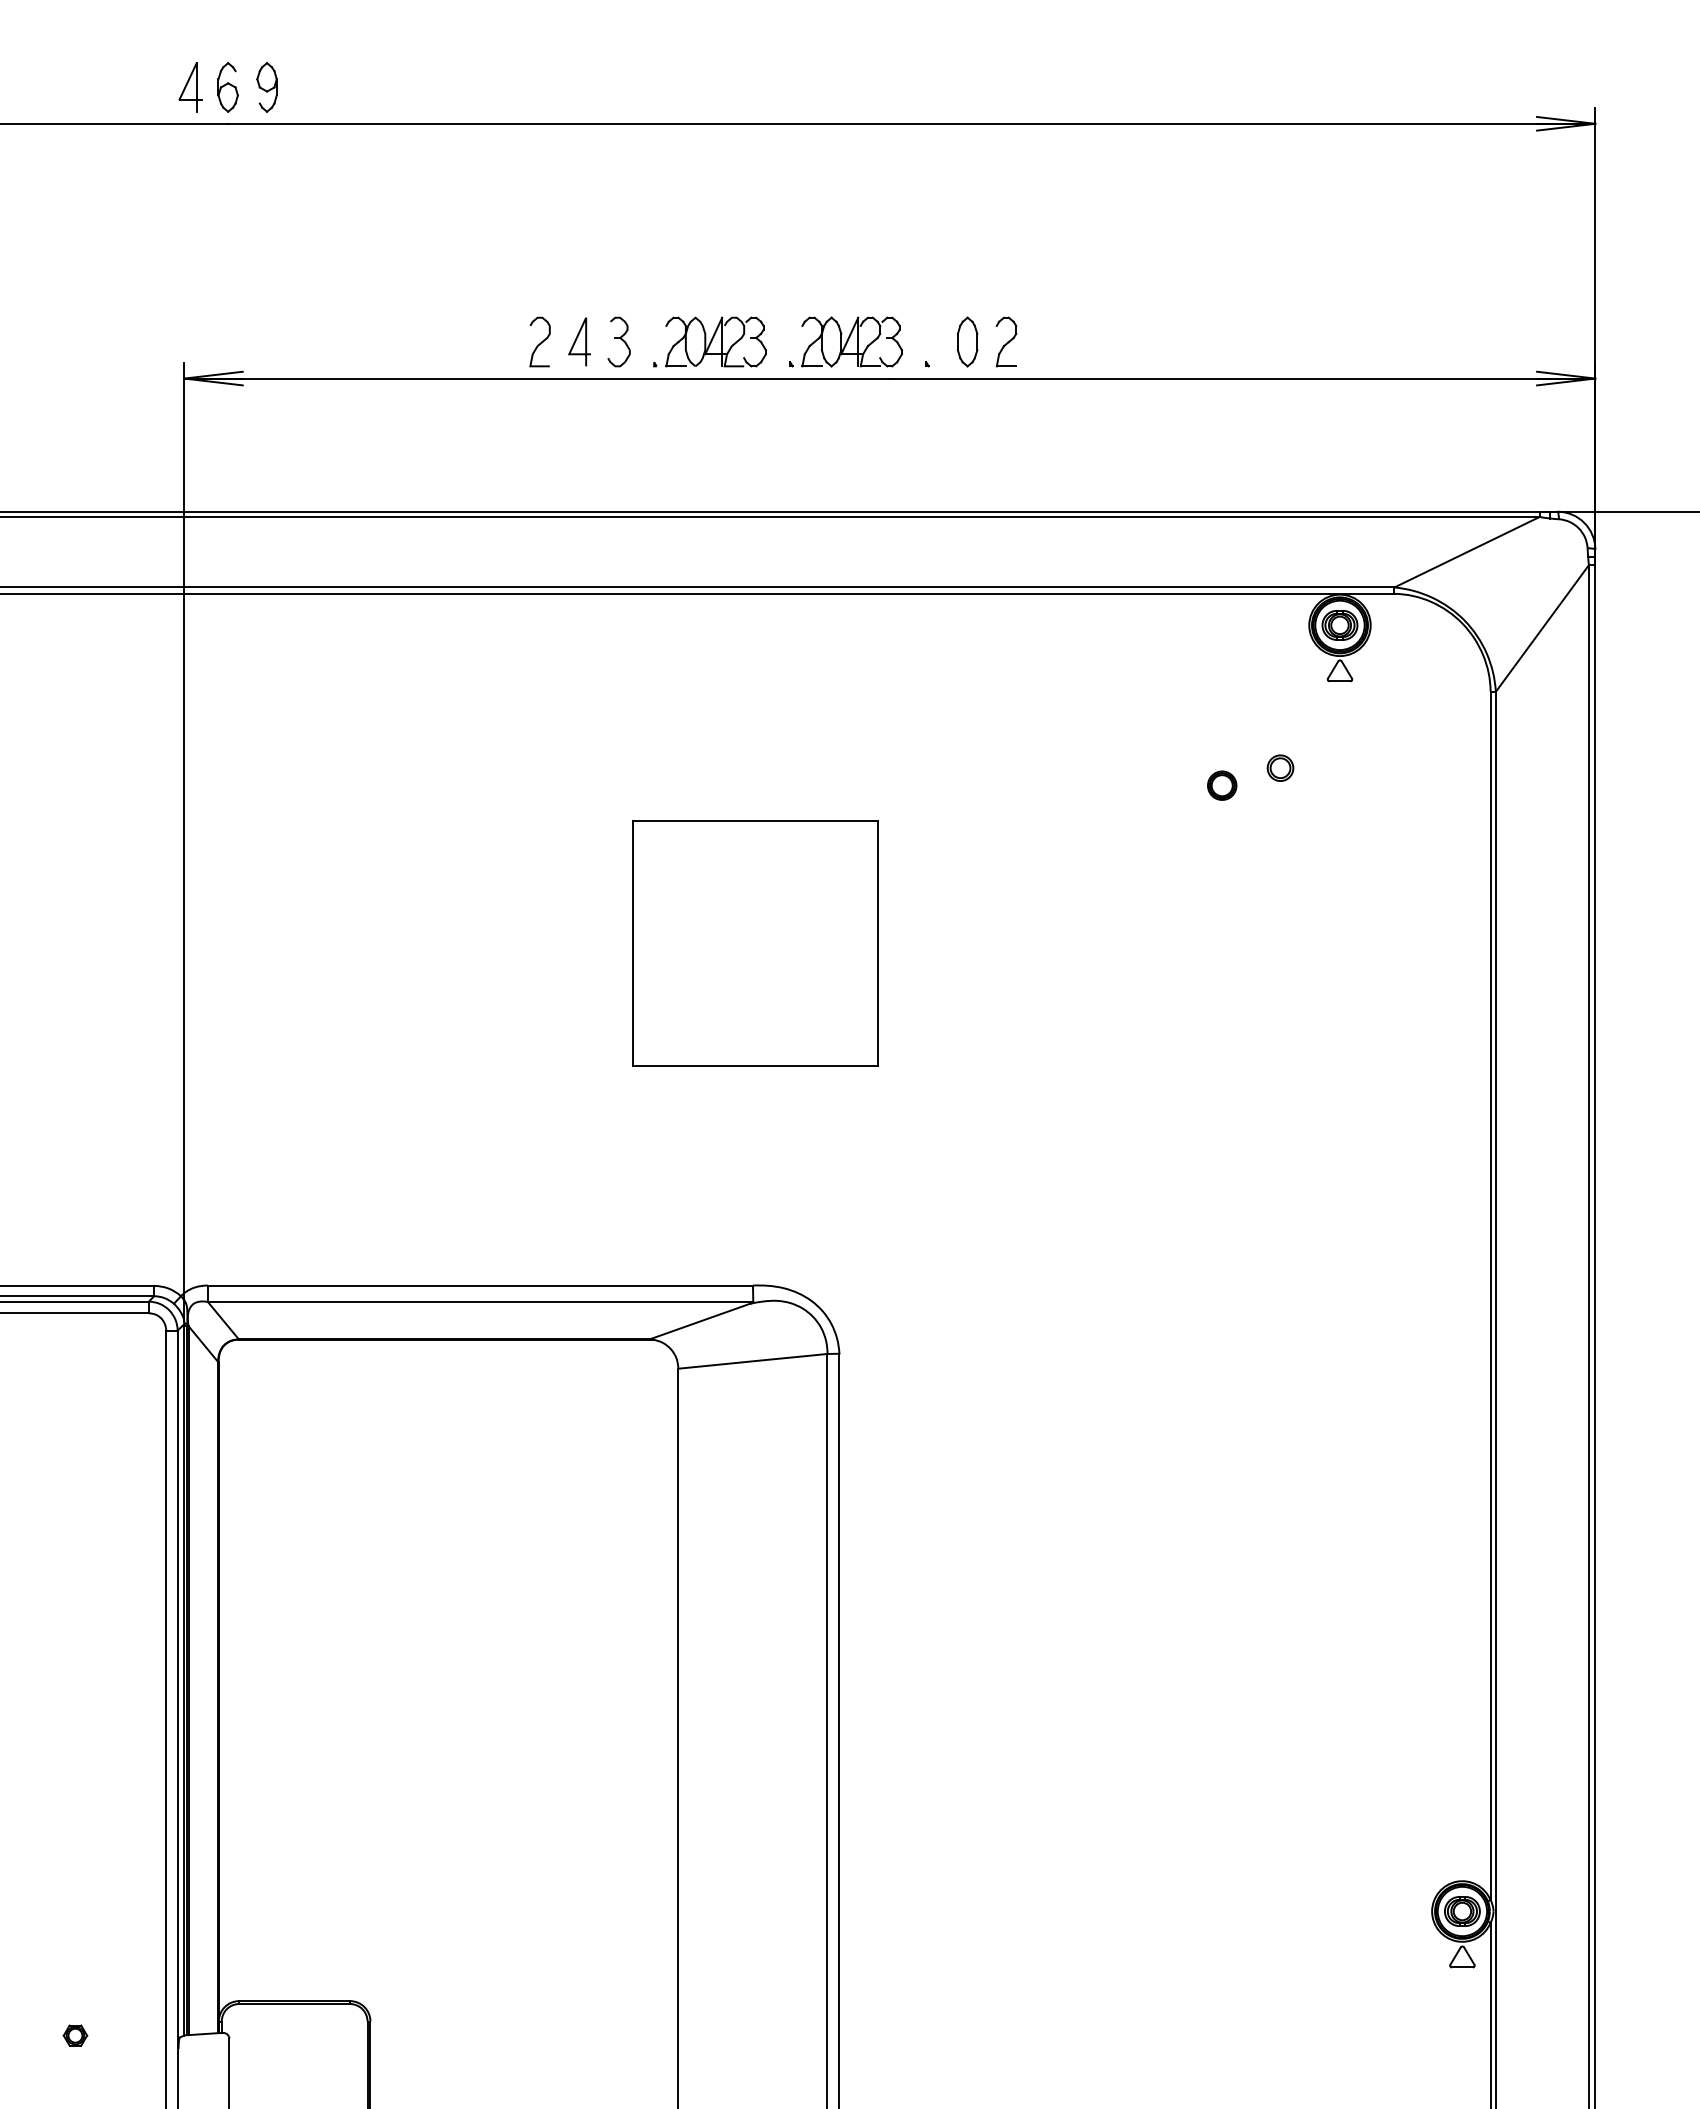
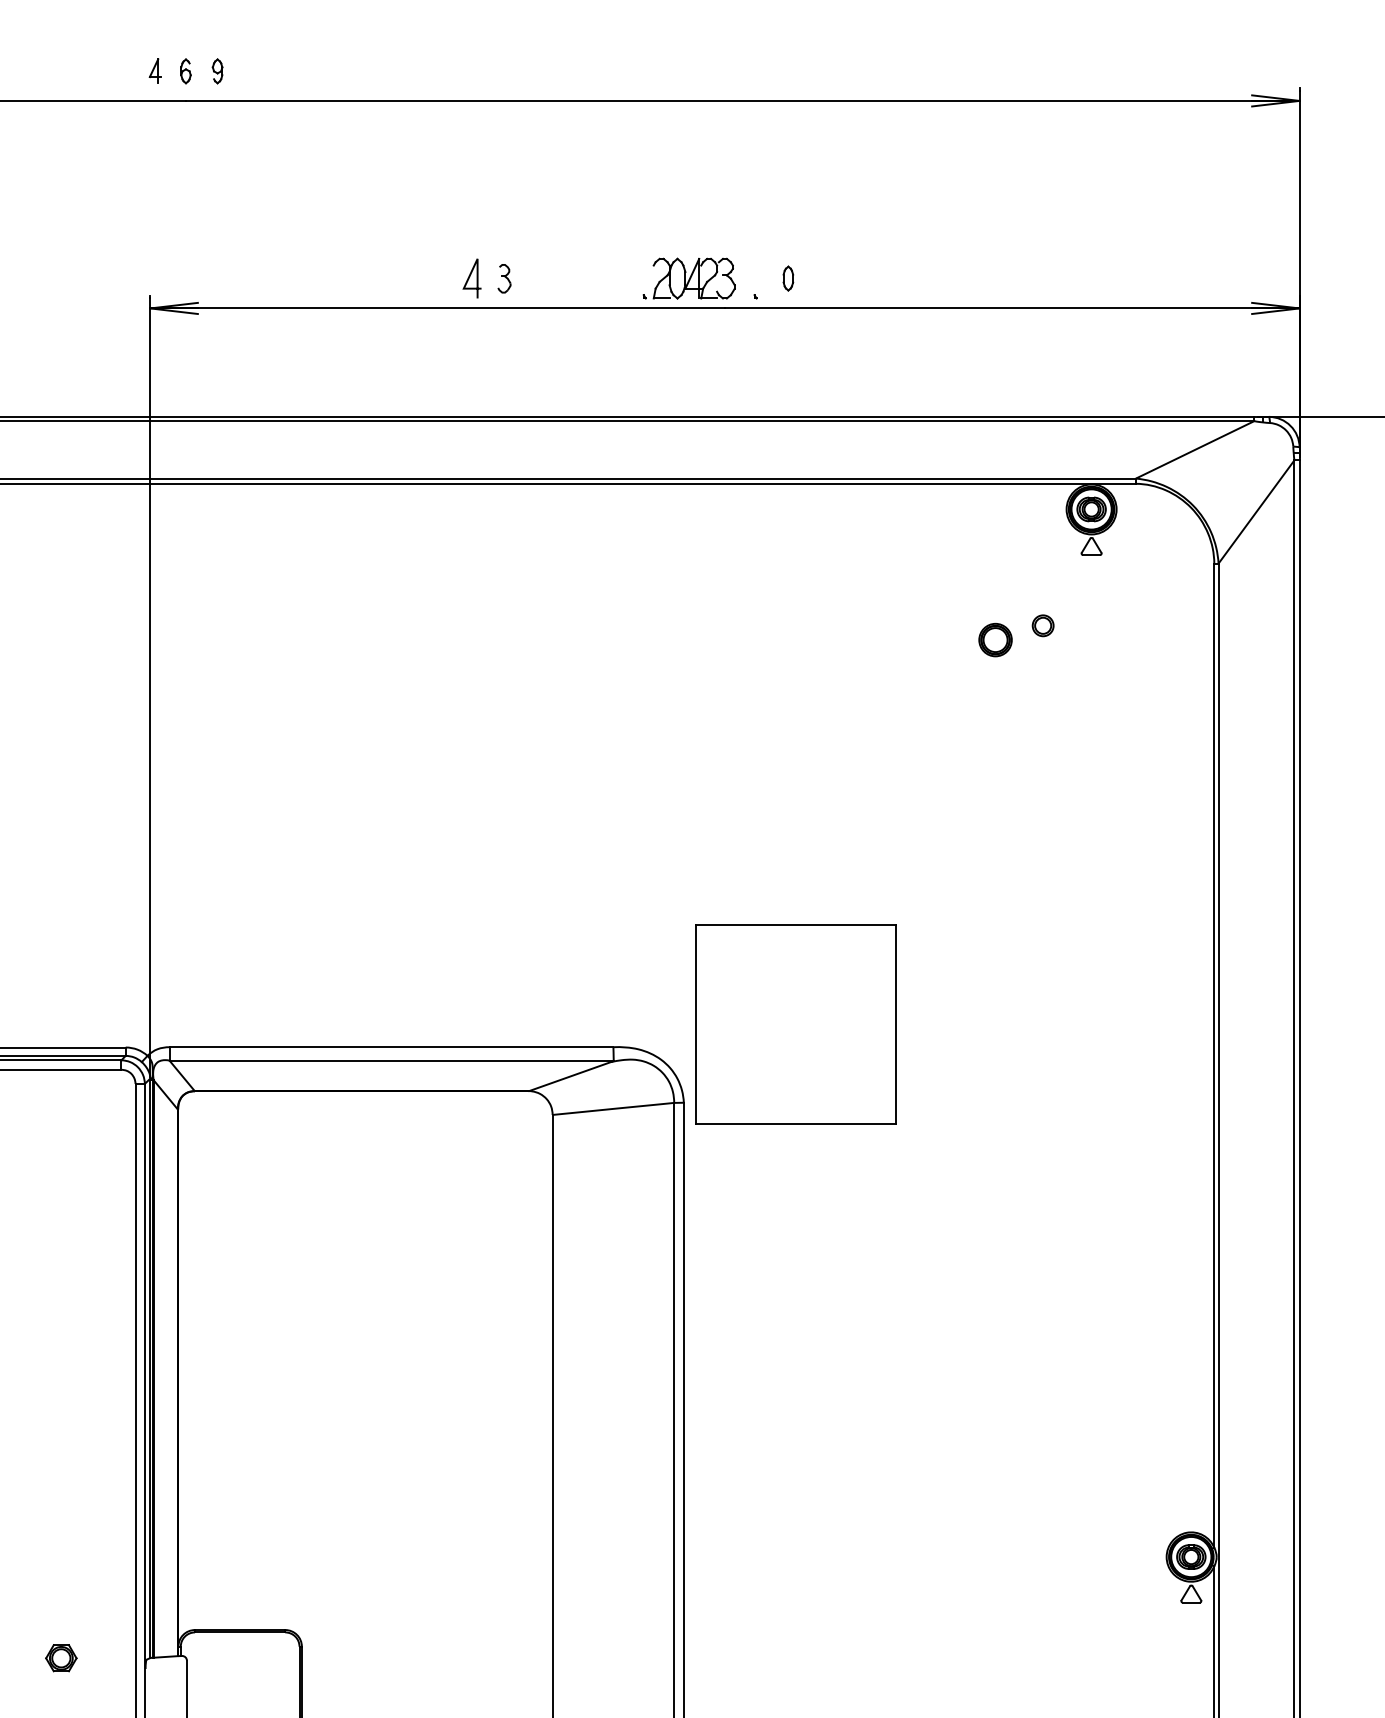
part: (189, 86) -> (154, 70), size x0.6
part: (227, 87) -> (185, 71), size x0.6
part: (266, 87) -> (217, 71), size x0.6
part: (539, 341) -> (439, 278), removed
part: (619, 341) -> (504, 278), size x0.7
part: (710, 341) -> (578, 278), removed
part: (967, 341) -> (788, 278), size x0.6
part: (1005, 341) -> (819, 278), removed
part: (1221, 785) -> (995, 639), size x1.4
part: (755, 943) -> (795, 1024), moved
part: (75, 2034) -> (61, 1657), size x1.6

